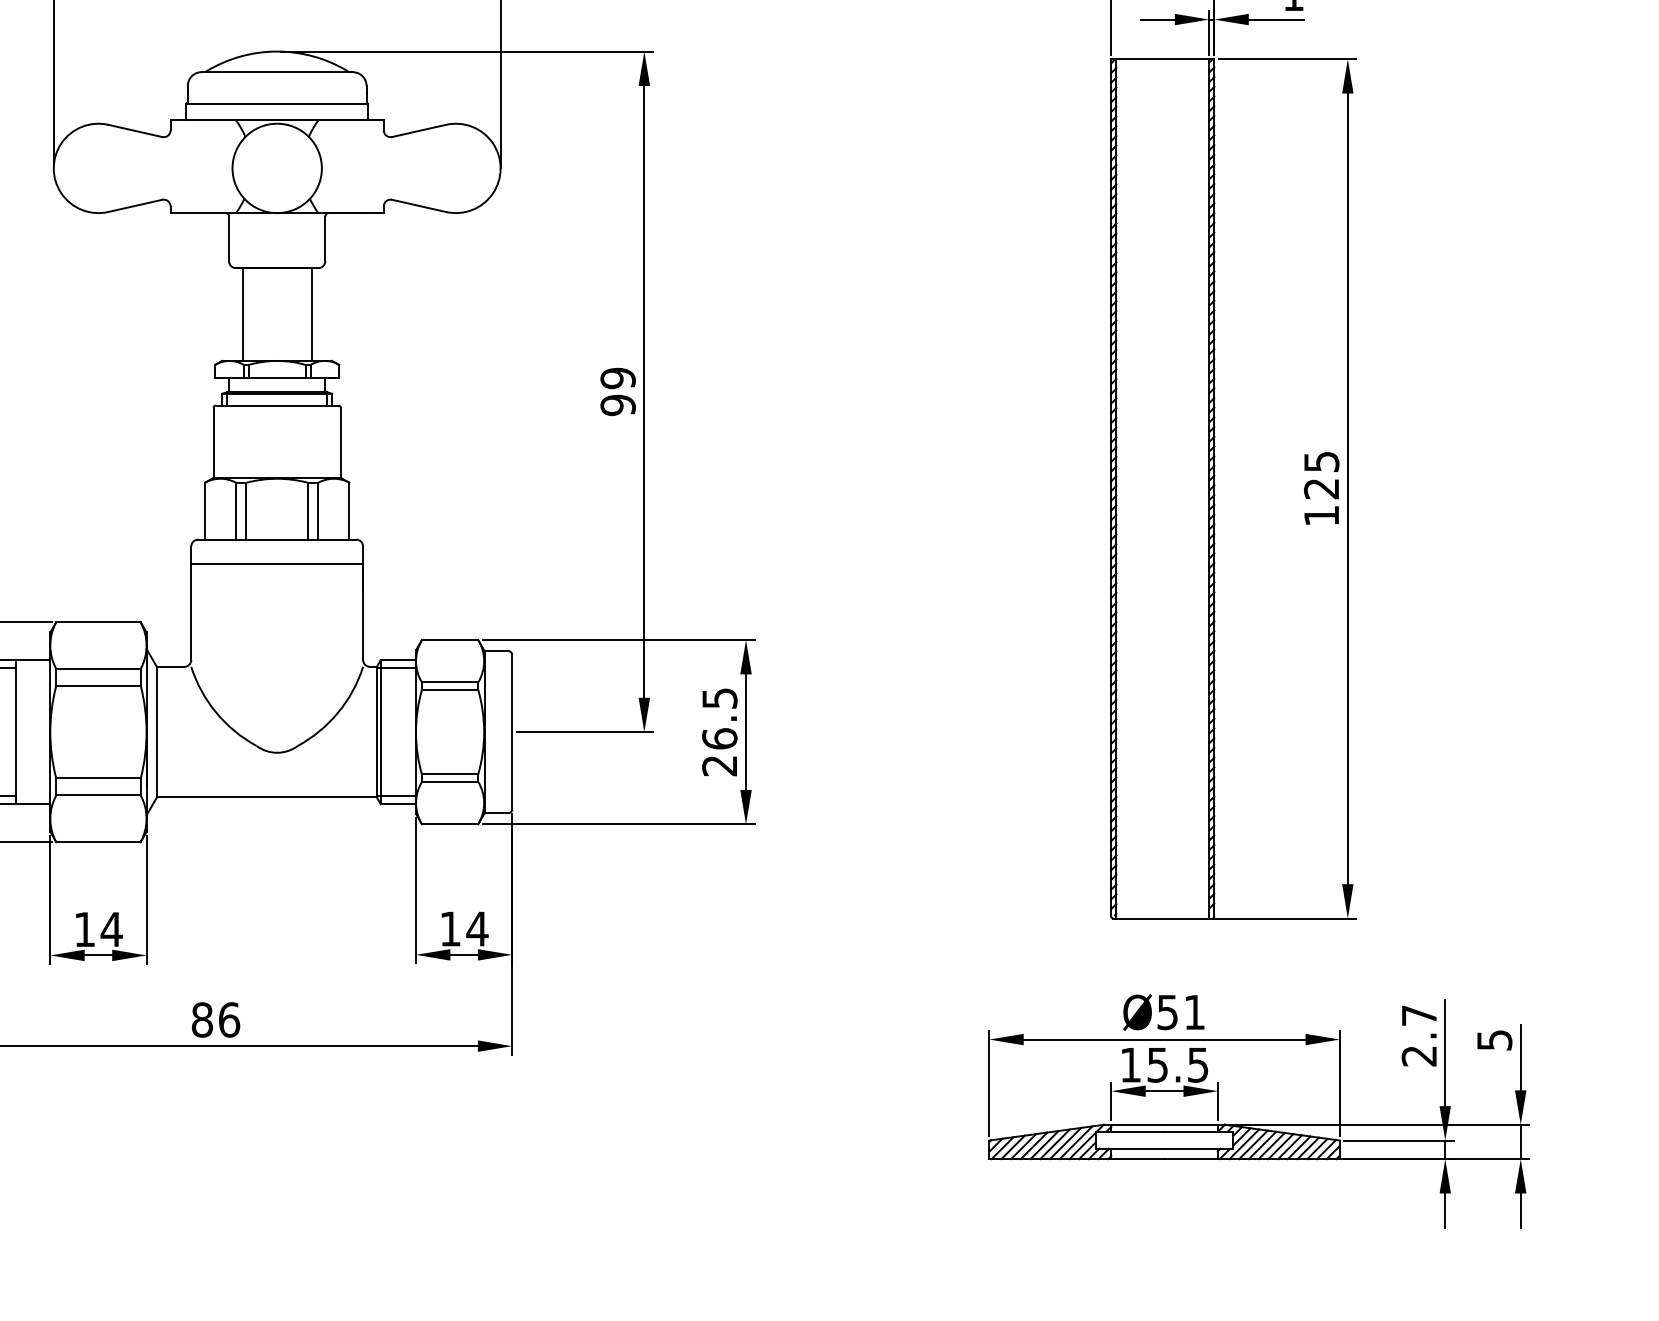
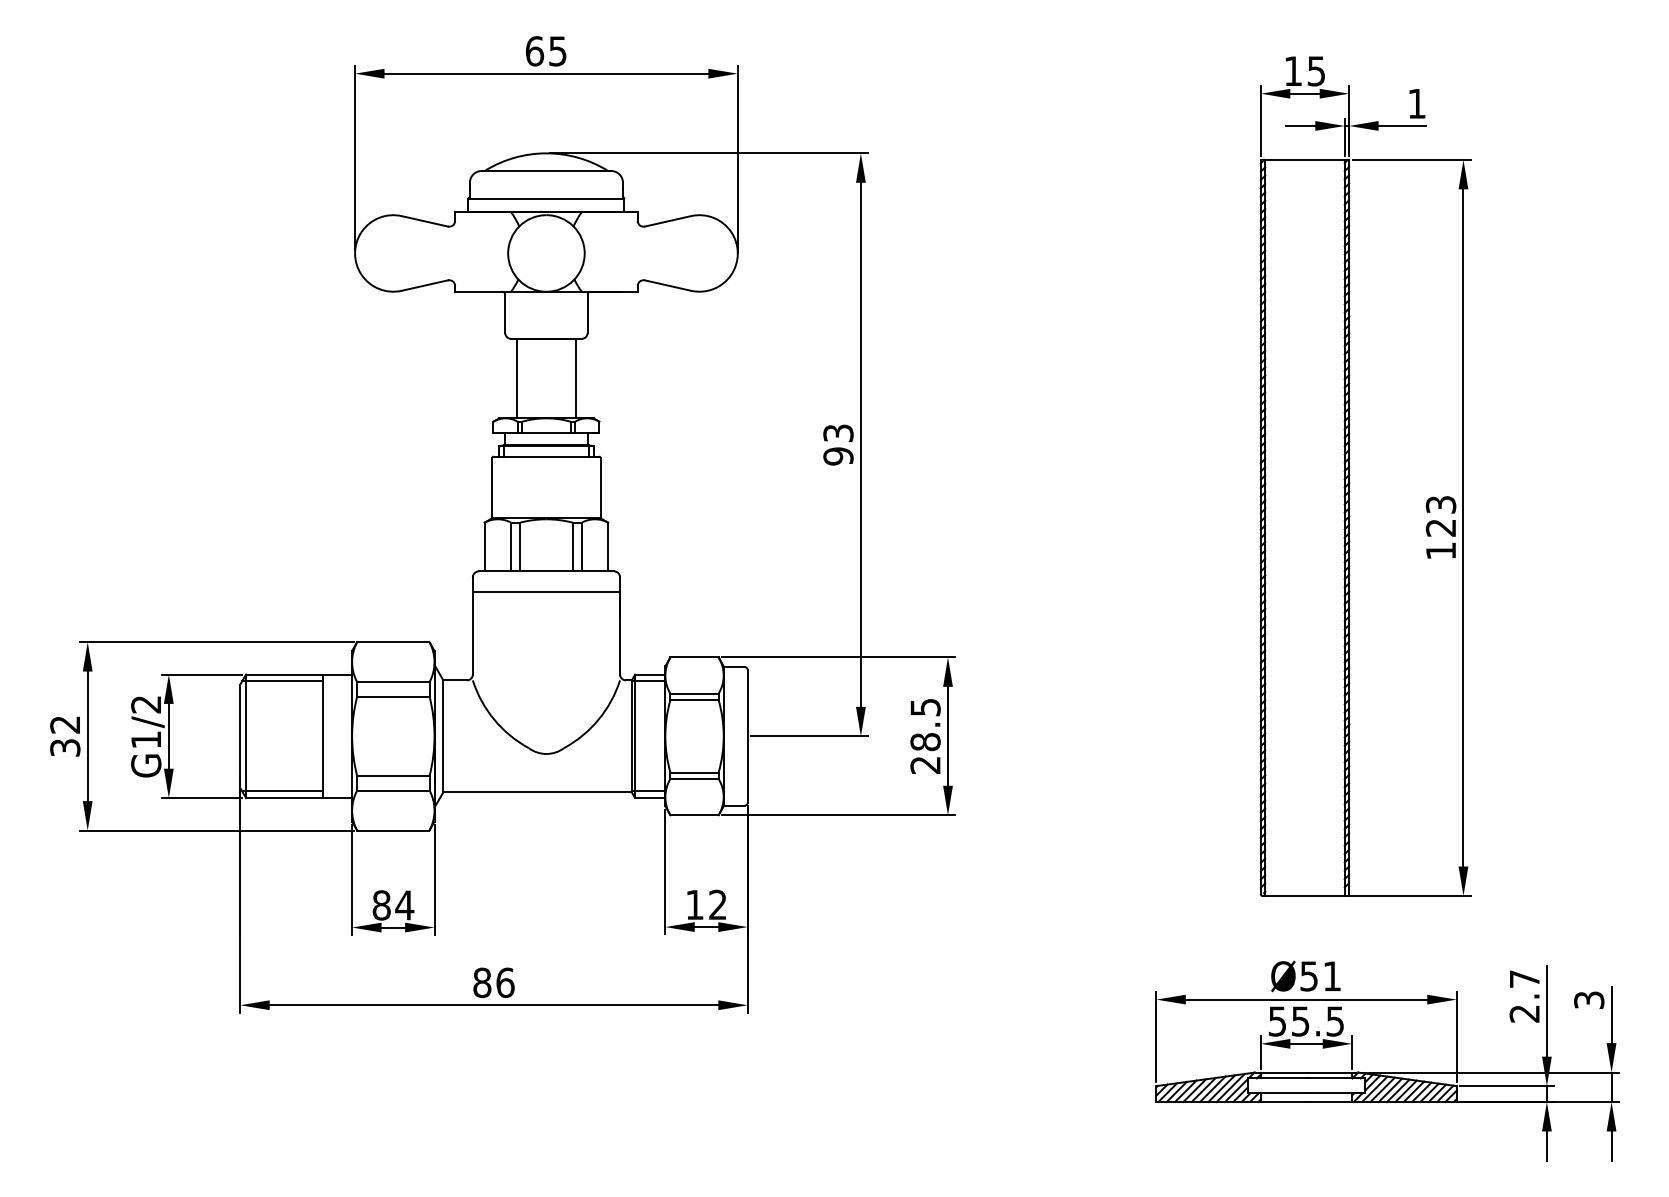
text: (618, 378) -> (838, 433), 99 -> 93
text: (1321, 461) -> (1440, 504), 125 -> 123
text: (719, 738) -> (925, 741), 26.5 -> 28.5
text: (476, 928) -> (717, 904), 14 -> 12
text: (84, 929) -> (381, 905), 14 -> 84
text: (1493, 1039) -> (1588, 999), 5 -> 3
text: (1130, 1065) -> (1277, 1021), 15.5 -> 55.5

